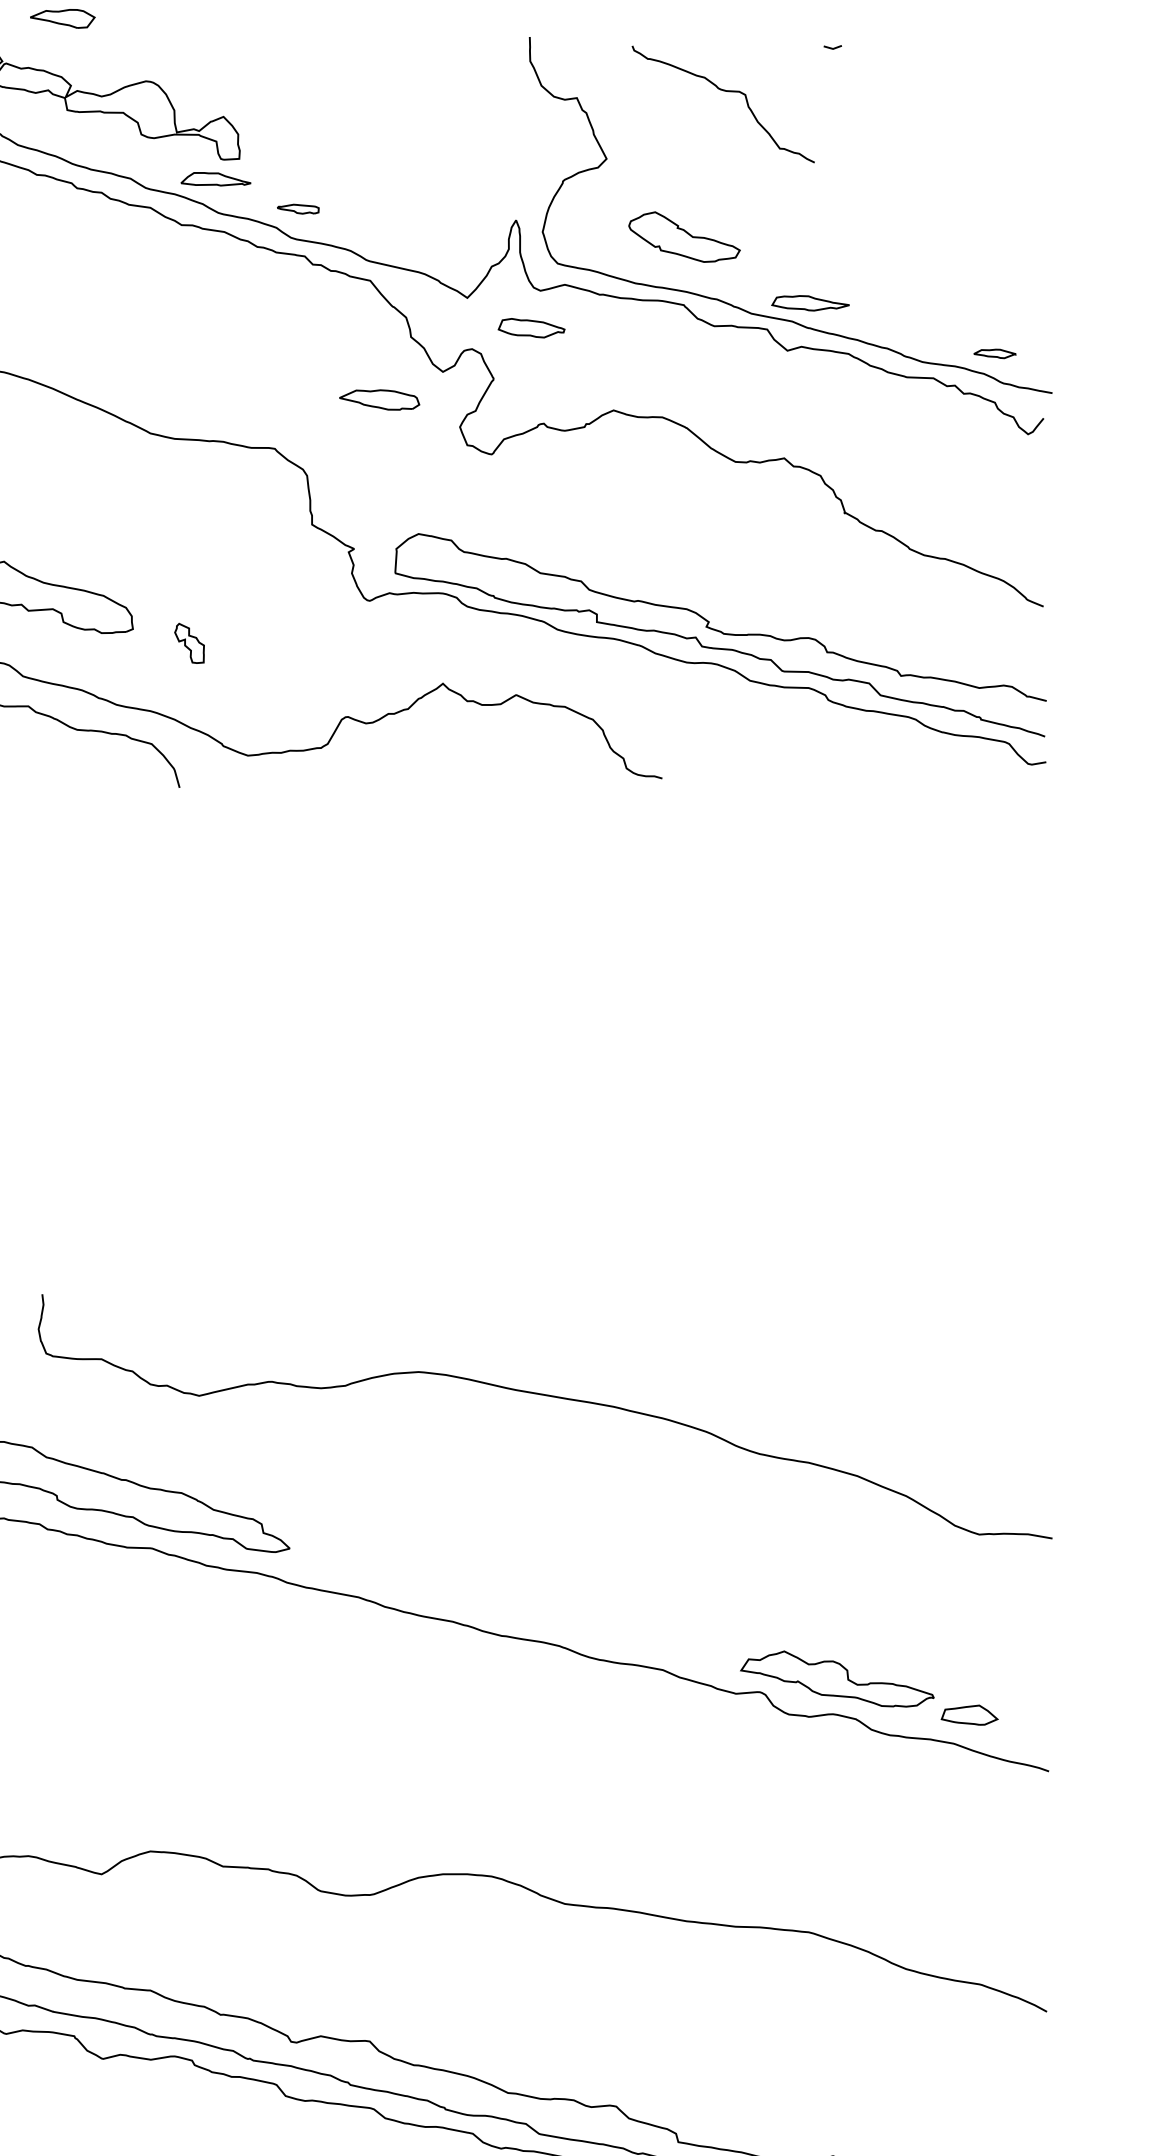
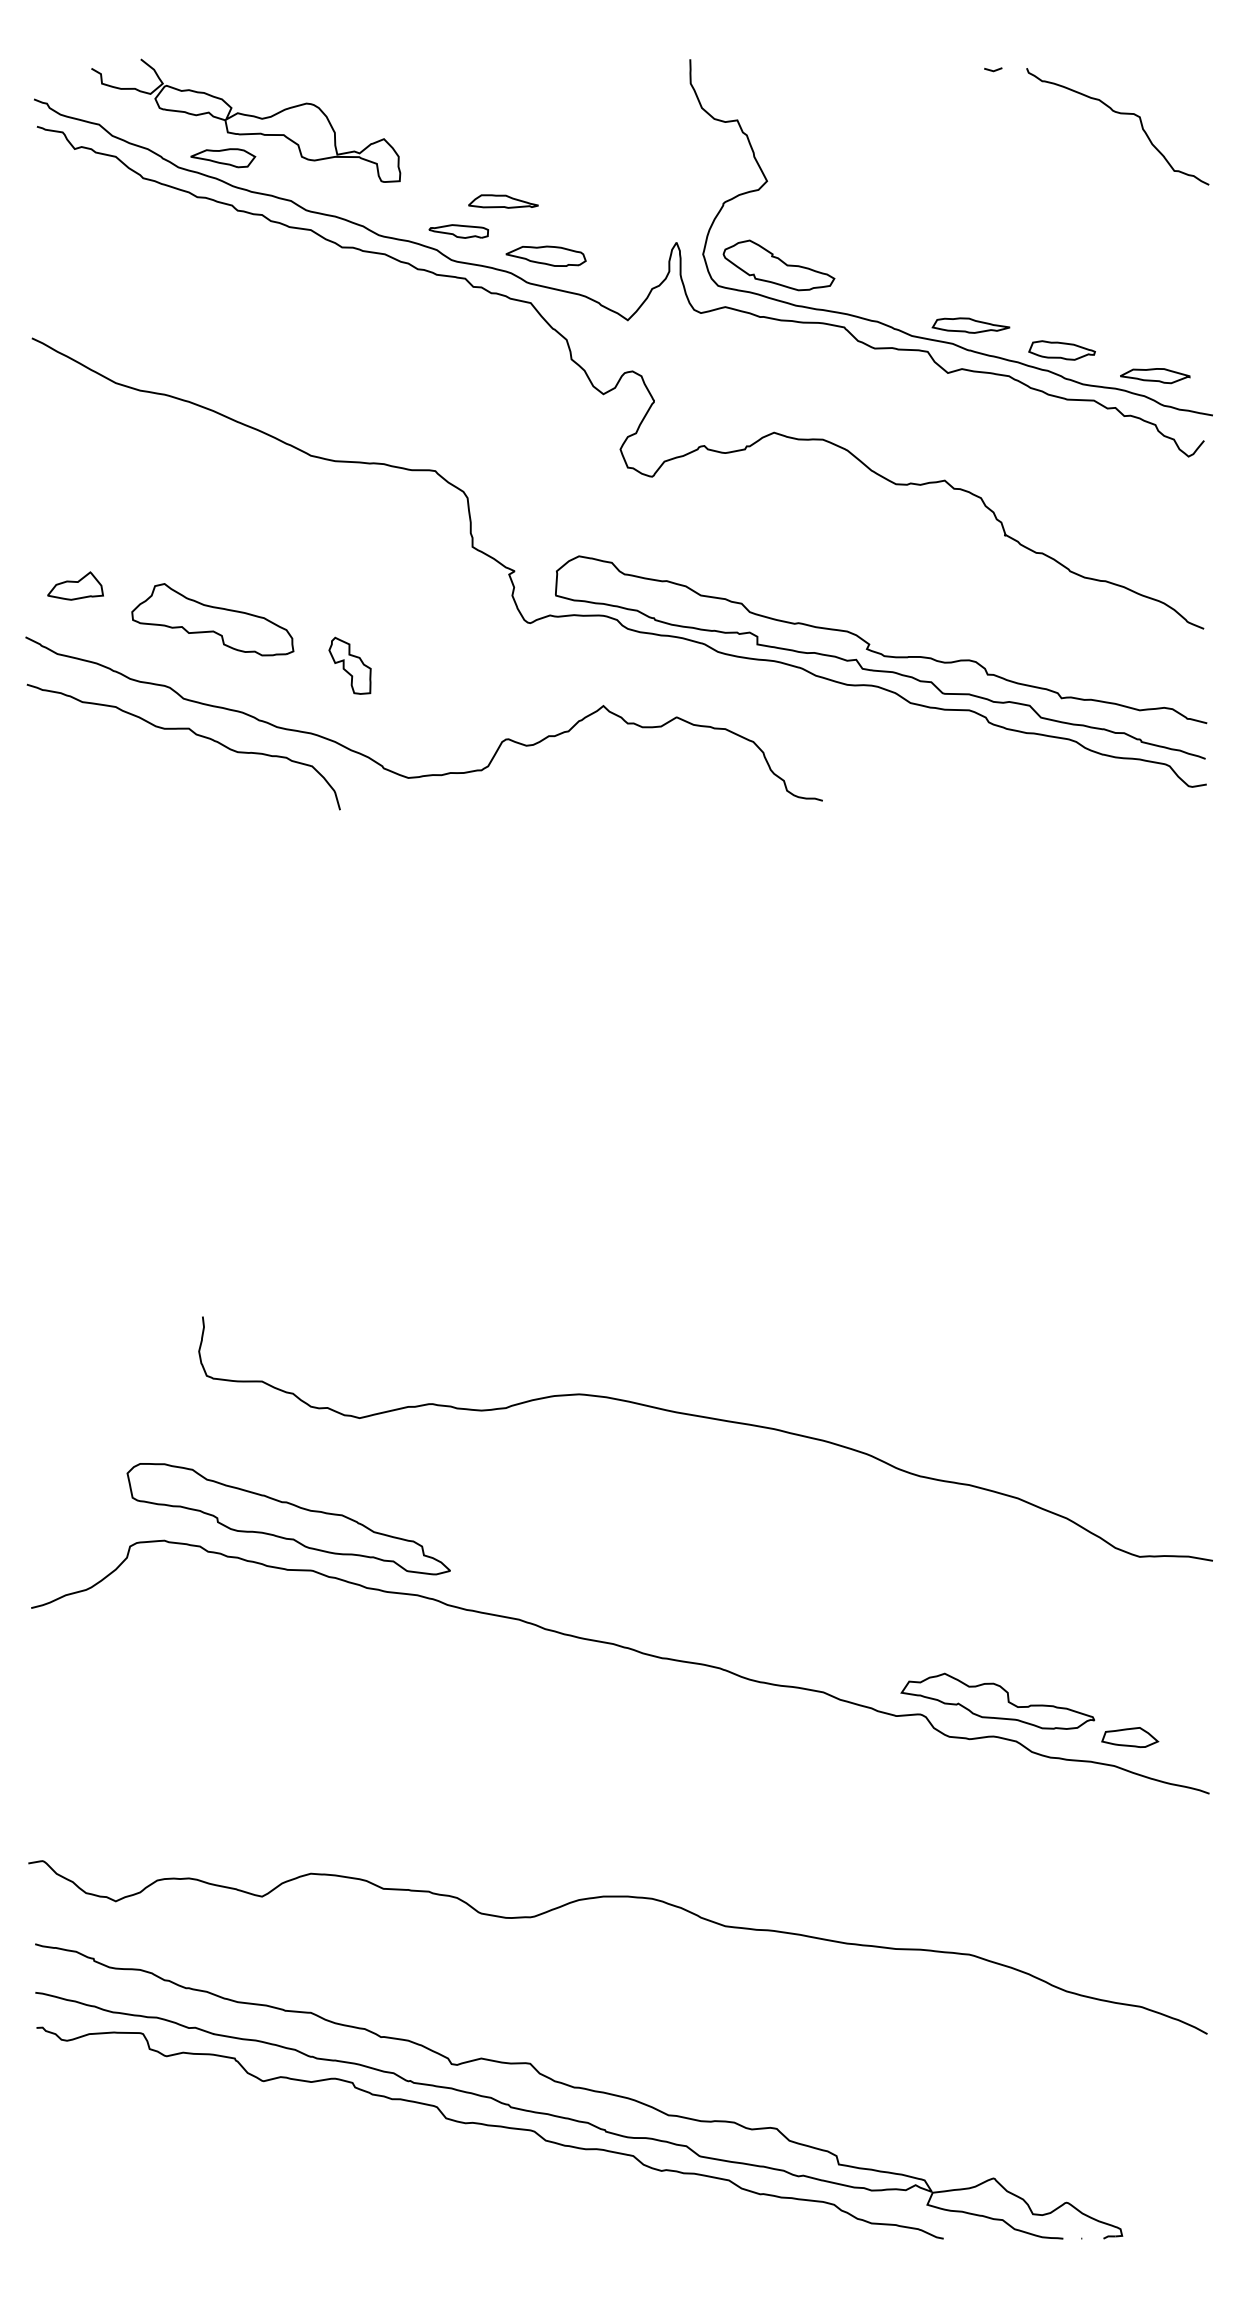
part: (63, 19) -> (223, 158), moved
curve: (726, 92) -> (1120, 114), moved
part: (216, 179) -> (503, 201), moved
part: (298, 209) -> (458, 231), size x1.43
part: (684, 237) -> (778, 265), moved
part: (531, 328) -> (1061, 350), moved
part: (995, 354) -> (1155, 376), size x1.67
part: (379, 399) -> (545, 255), moved
part: (189, 643) -> (349, 665), size x1.43

